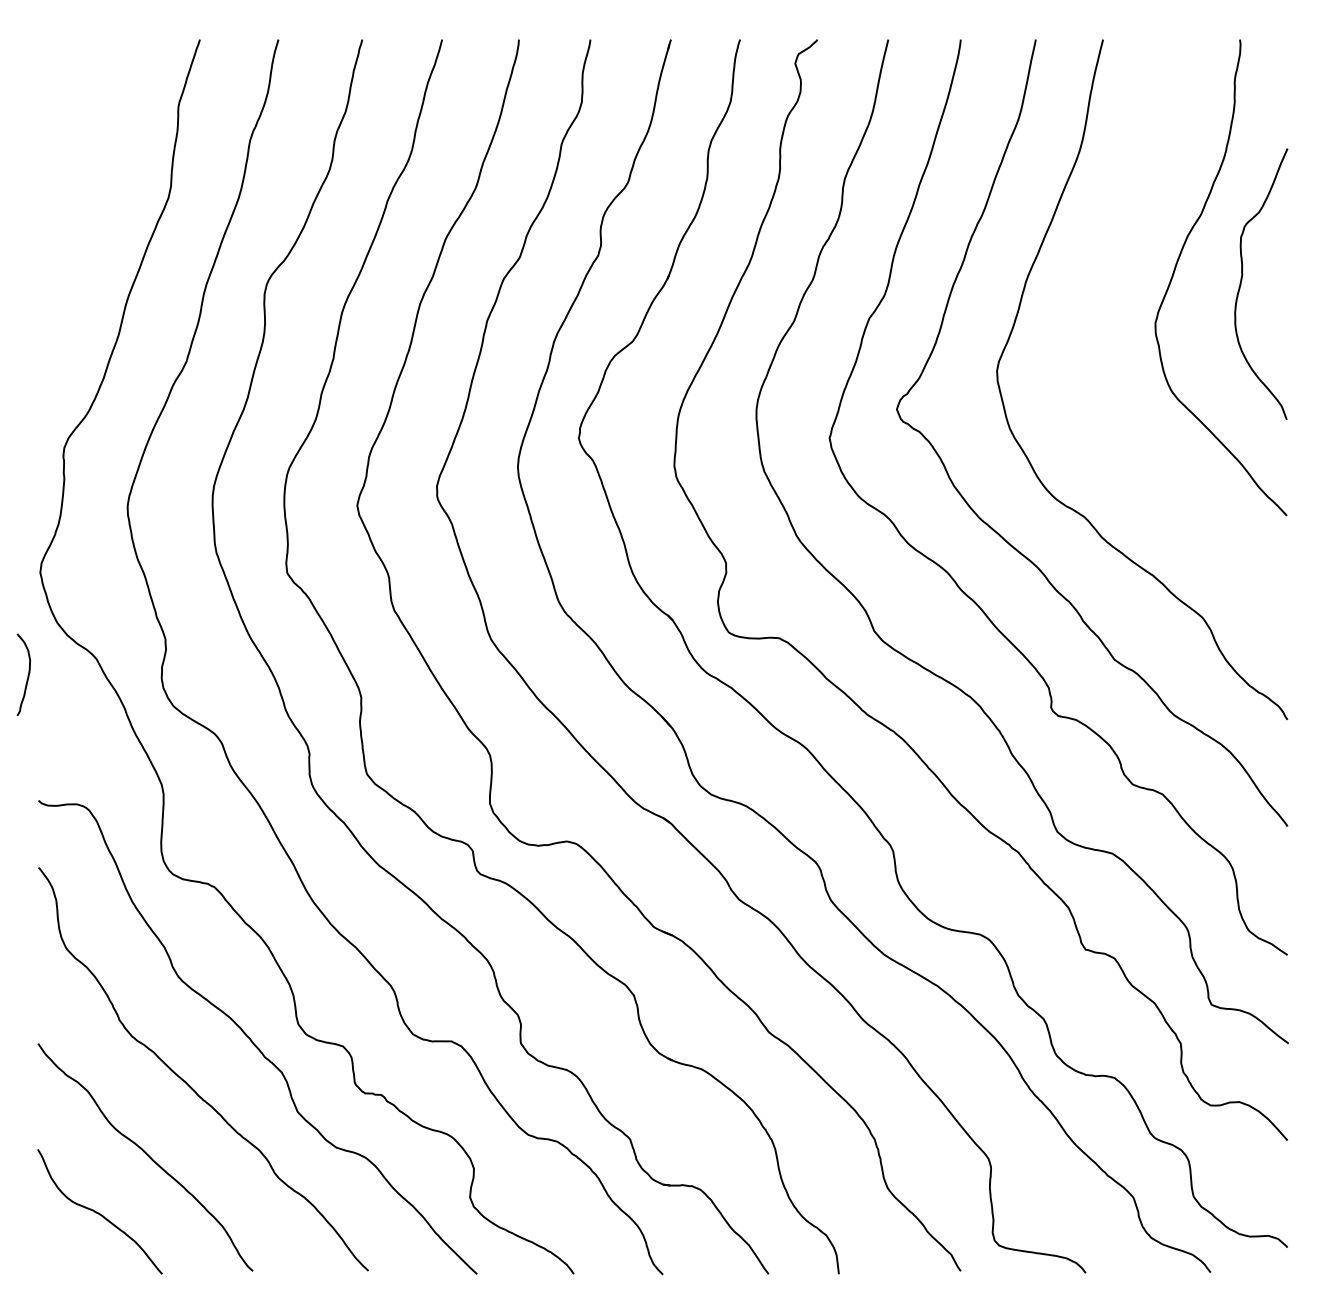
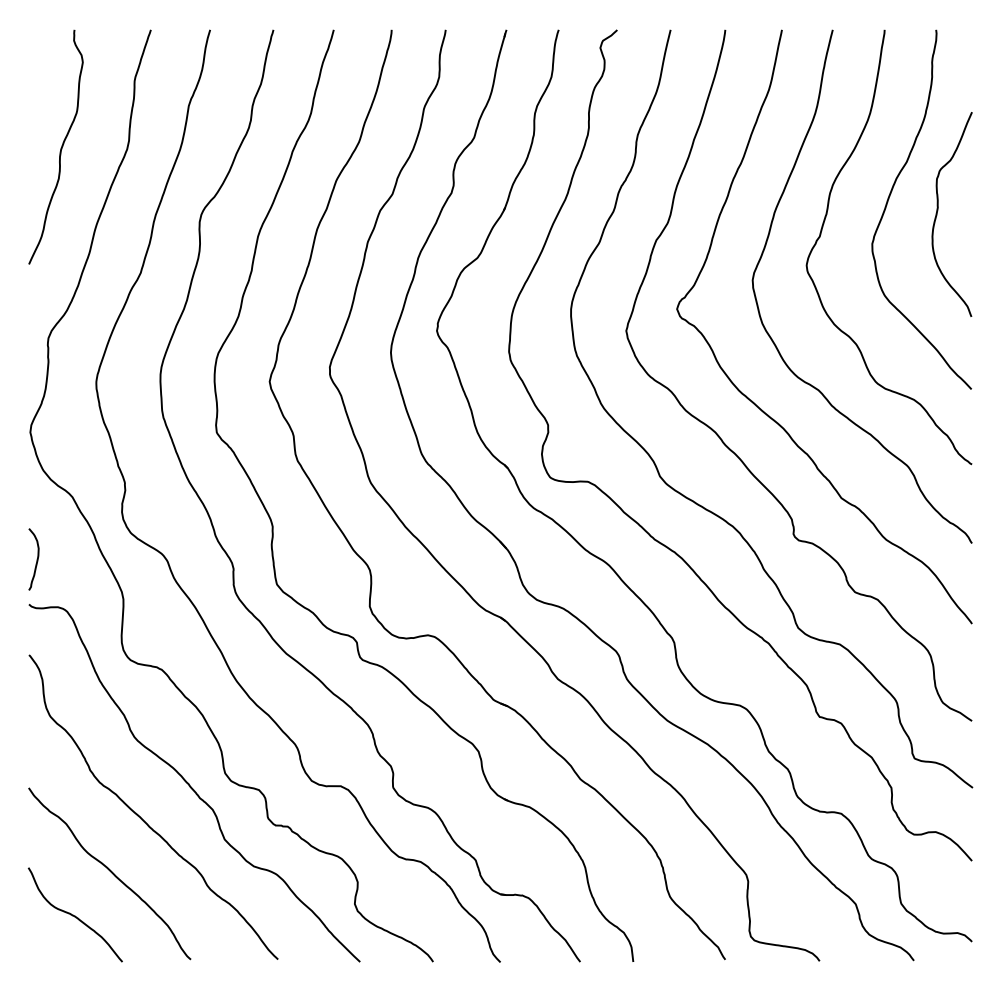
curve: (80, 196) -> (60, 148), added
curve: (1089, 306) -> (822, 231), added
curve: (27, 674) -> (36, 559), moved

